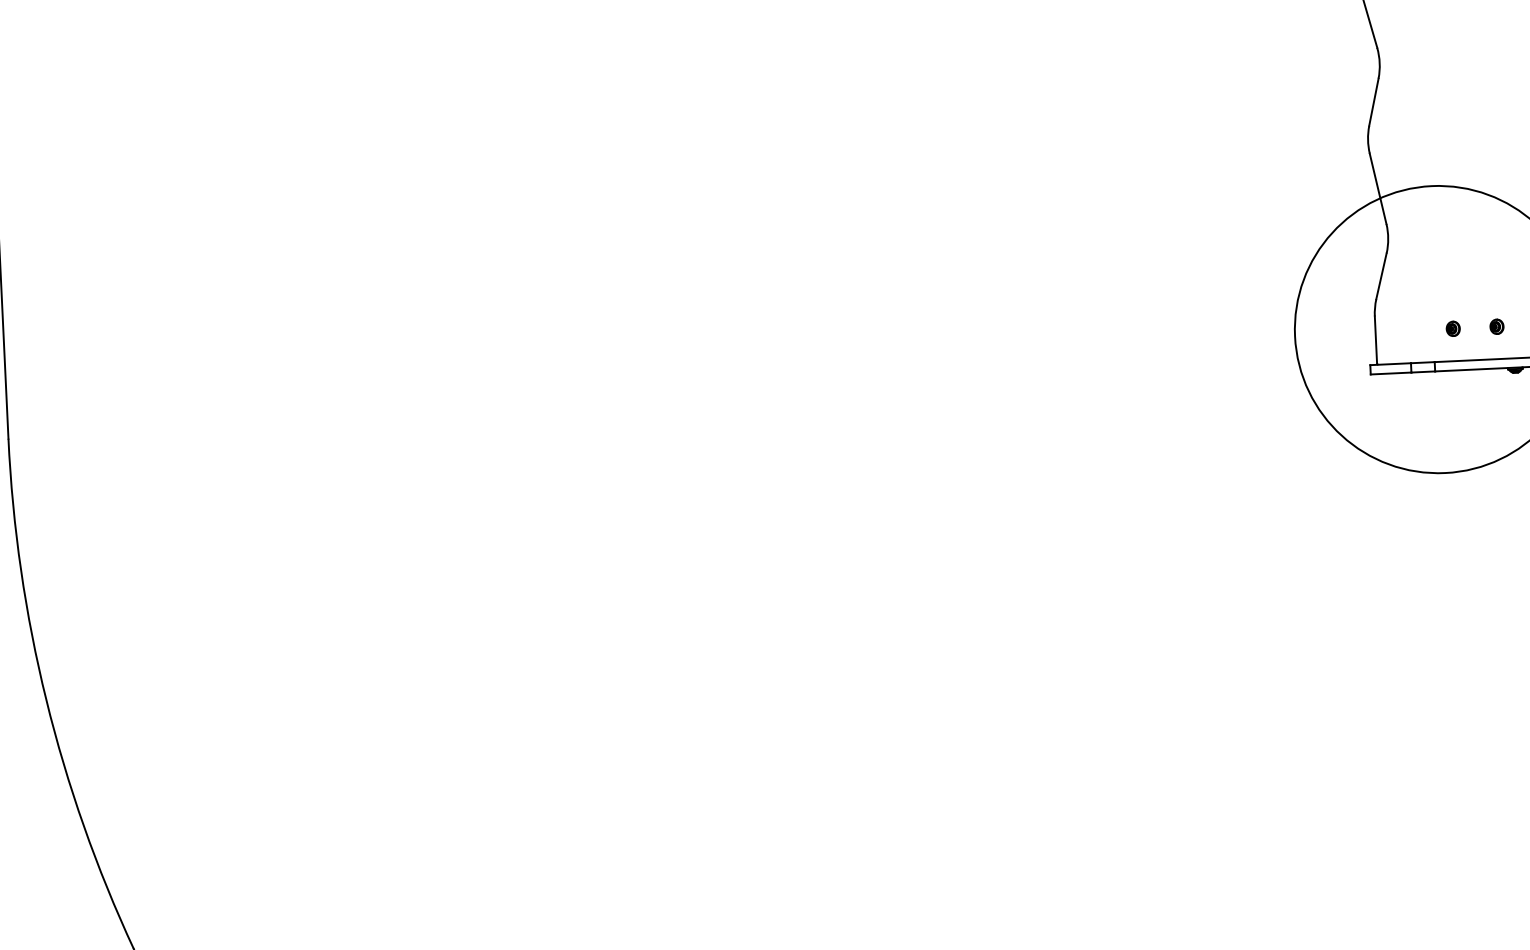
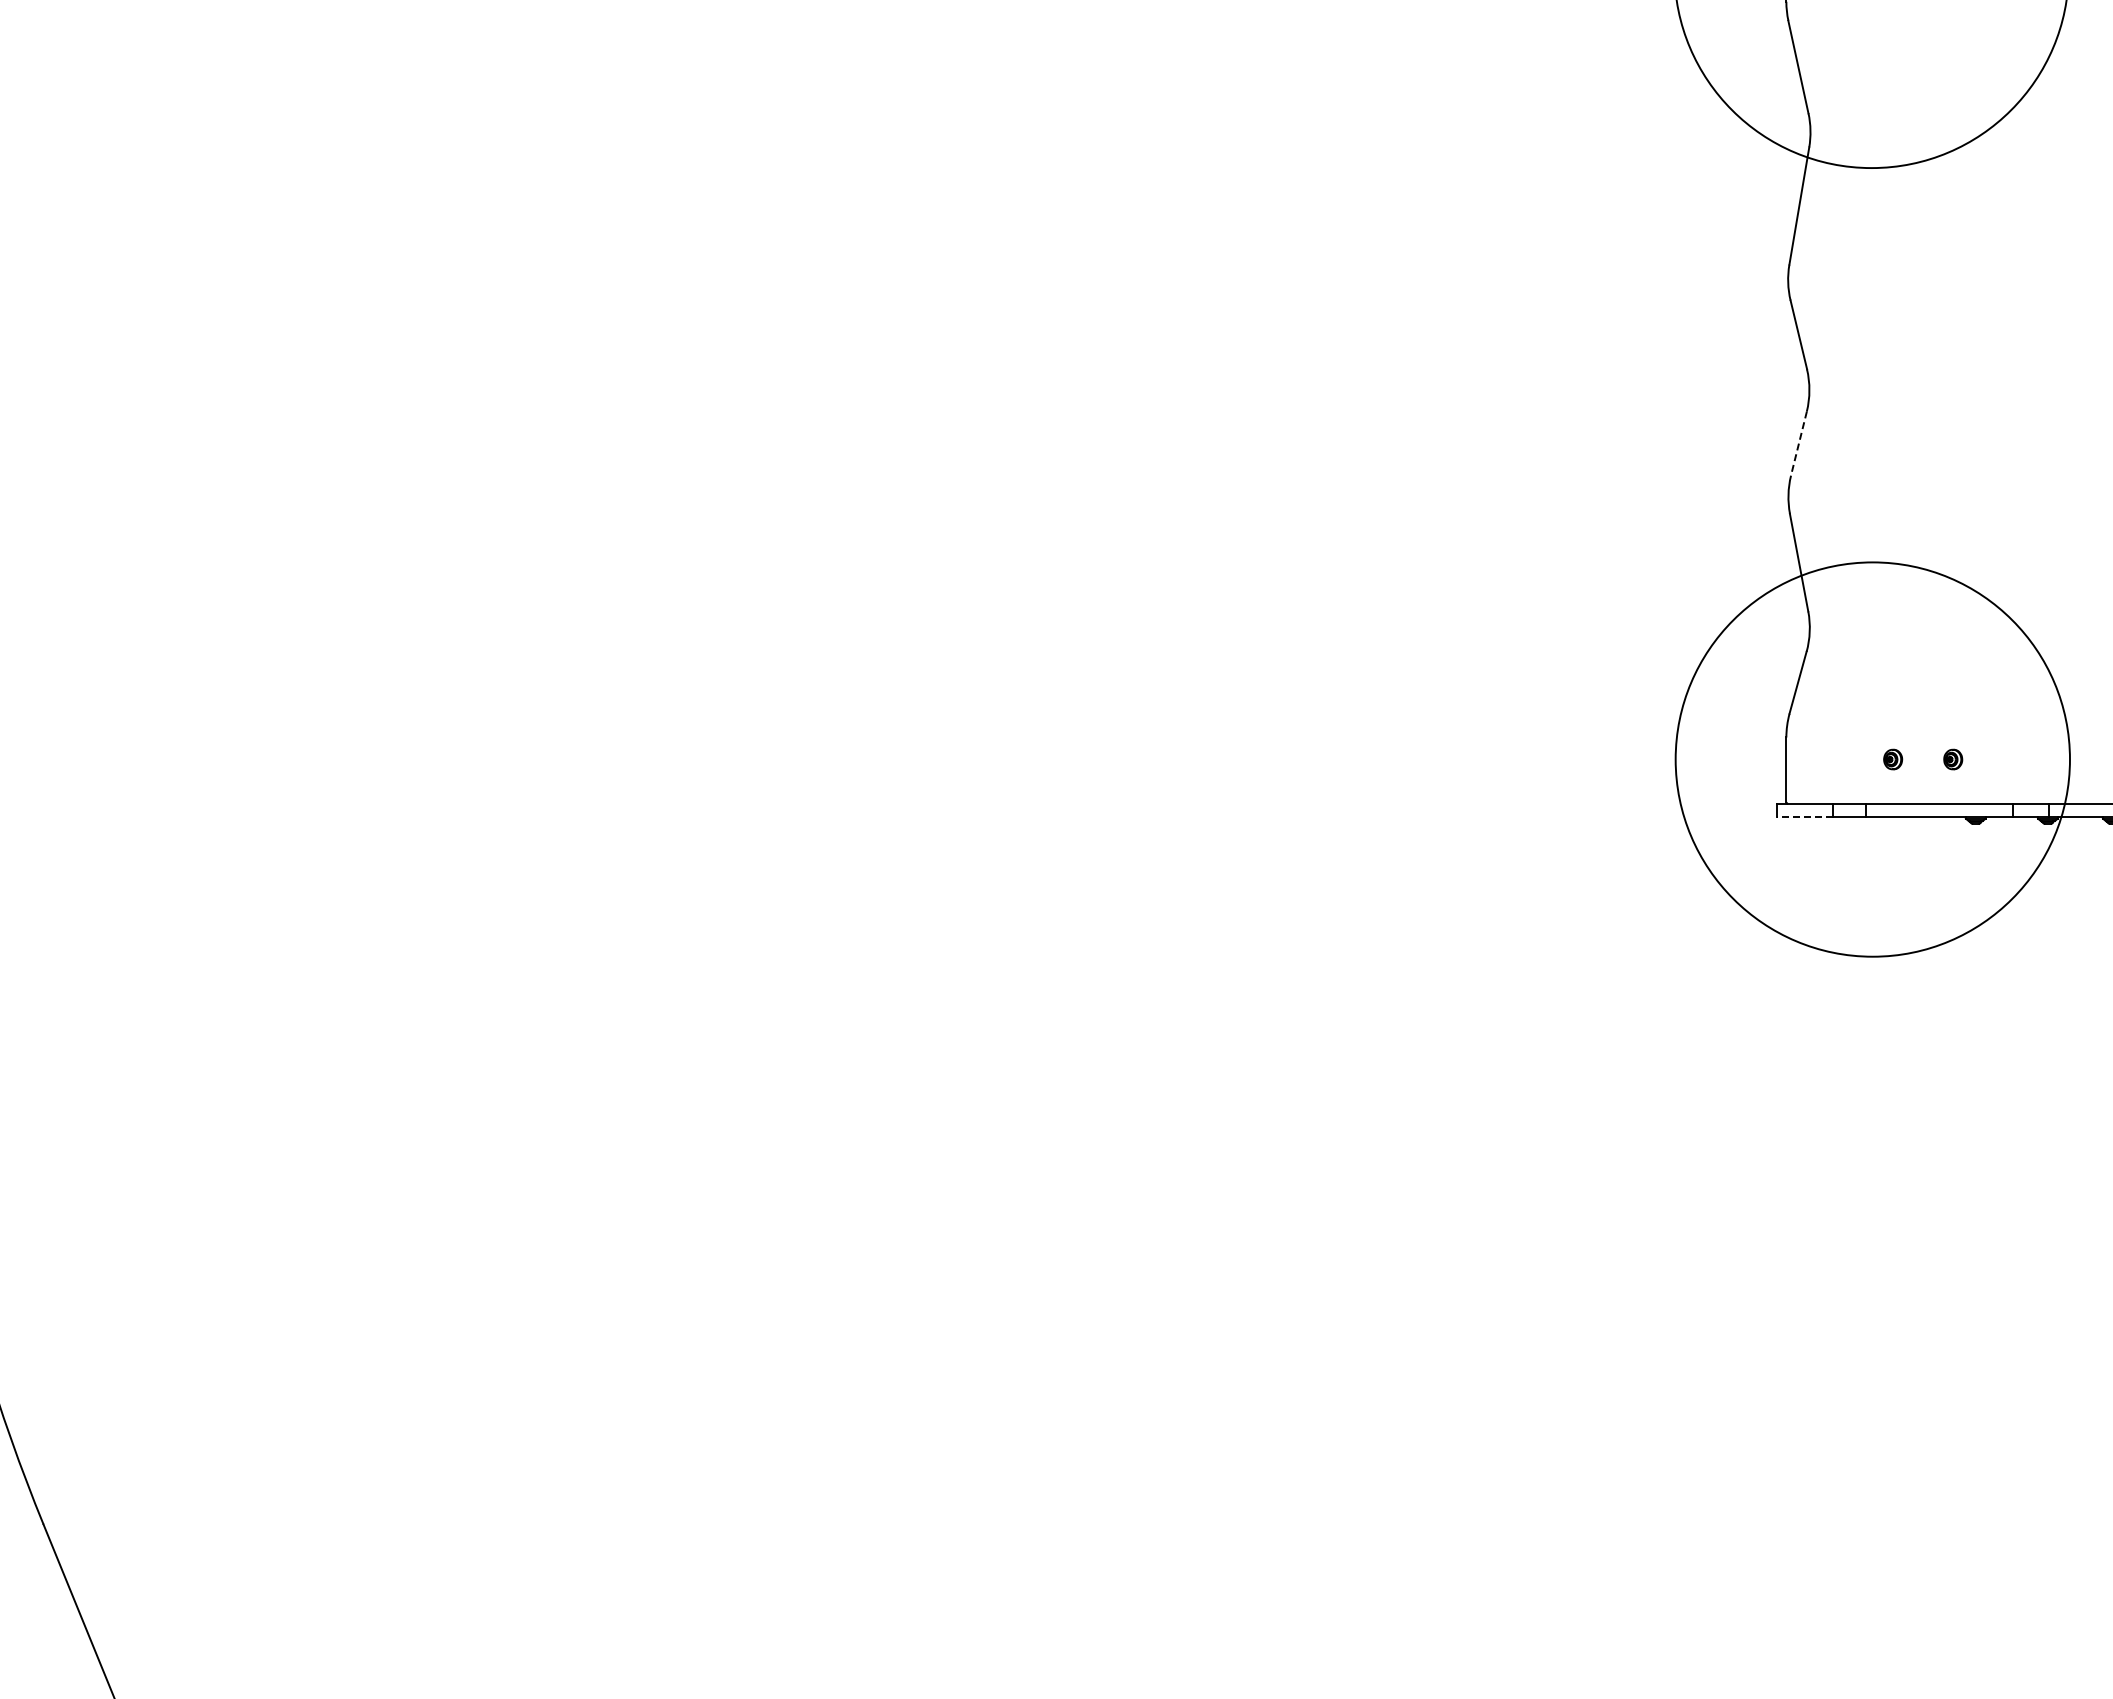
line: (1373, 102) -> (1798, 444), solid -> dashed
line: (1390, 373) -> (1804, 816), solid -> dashed

